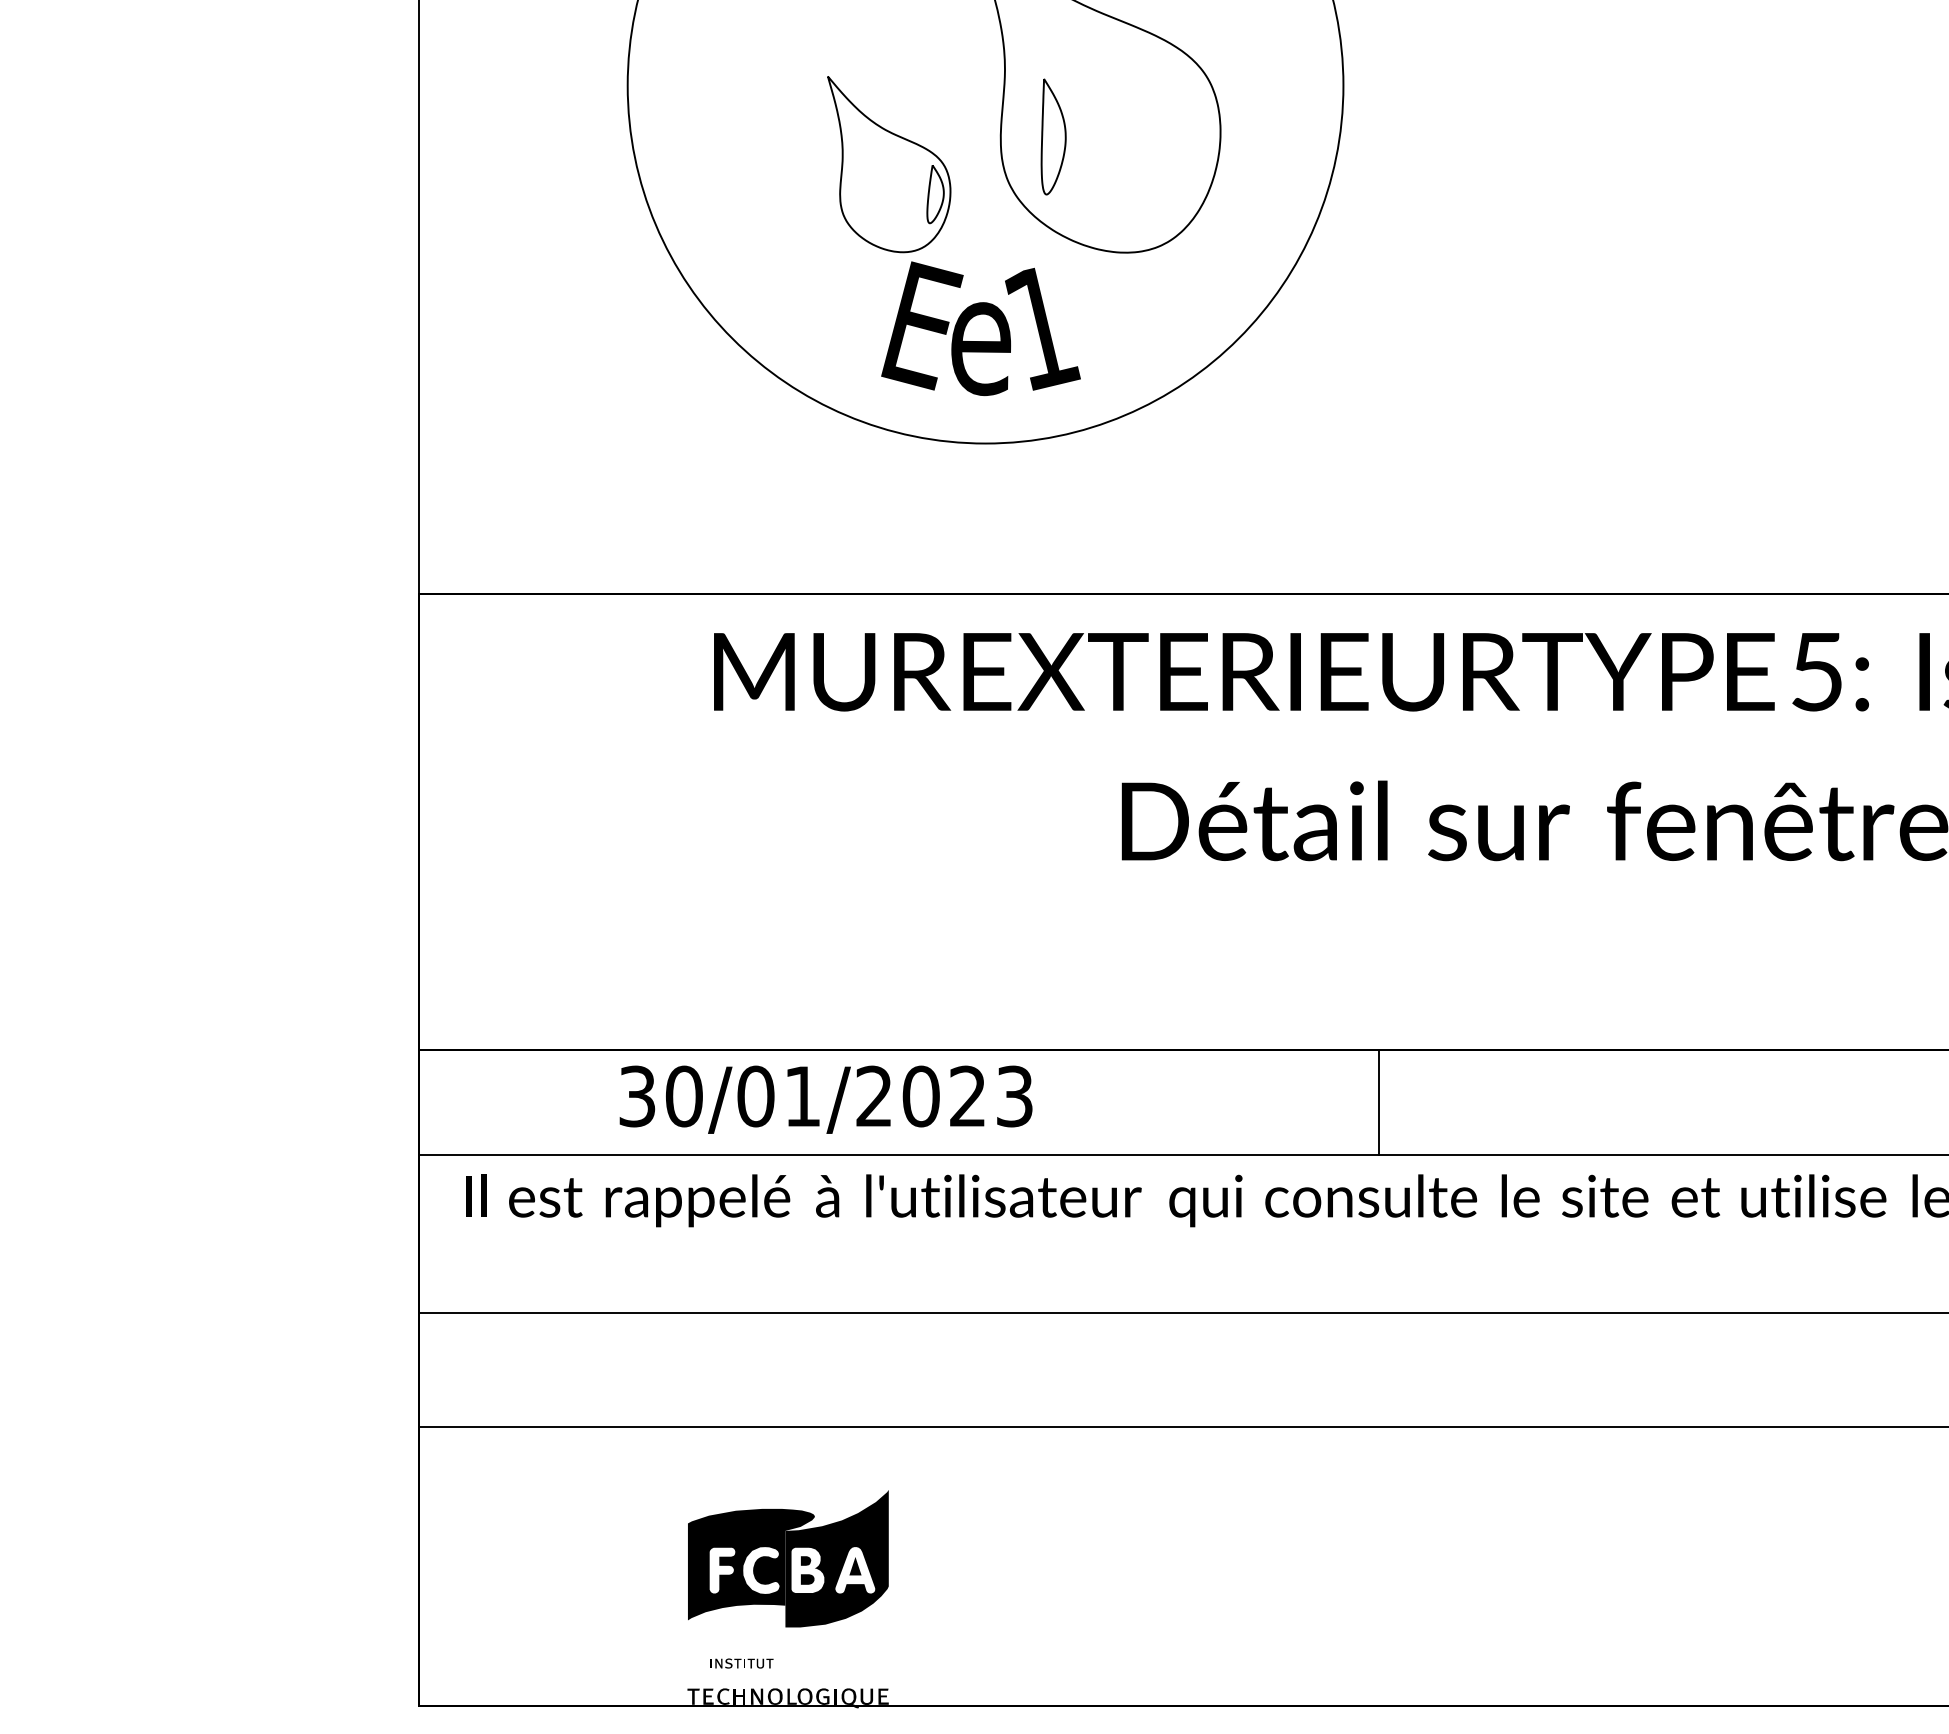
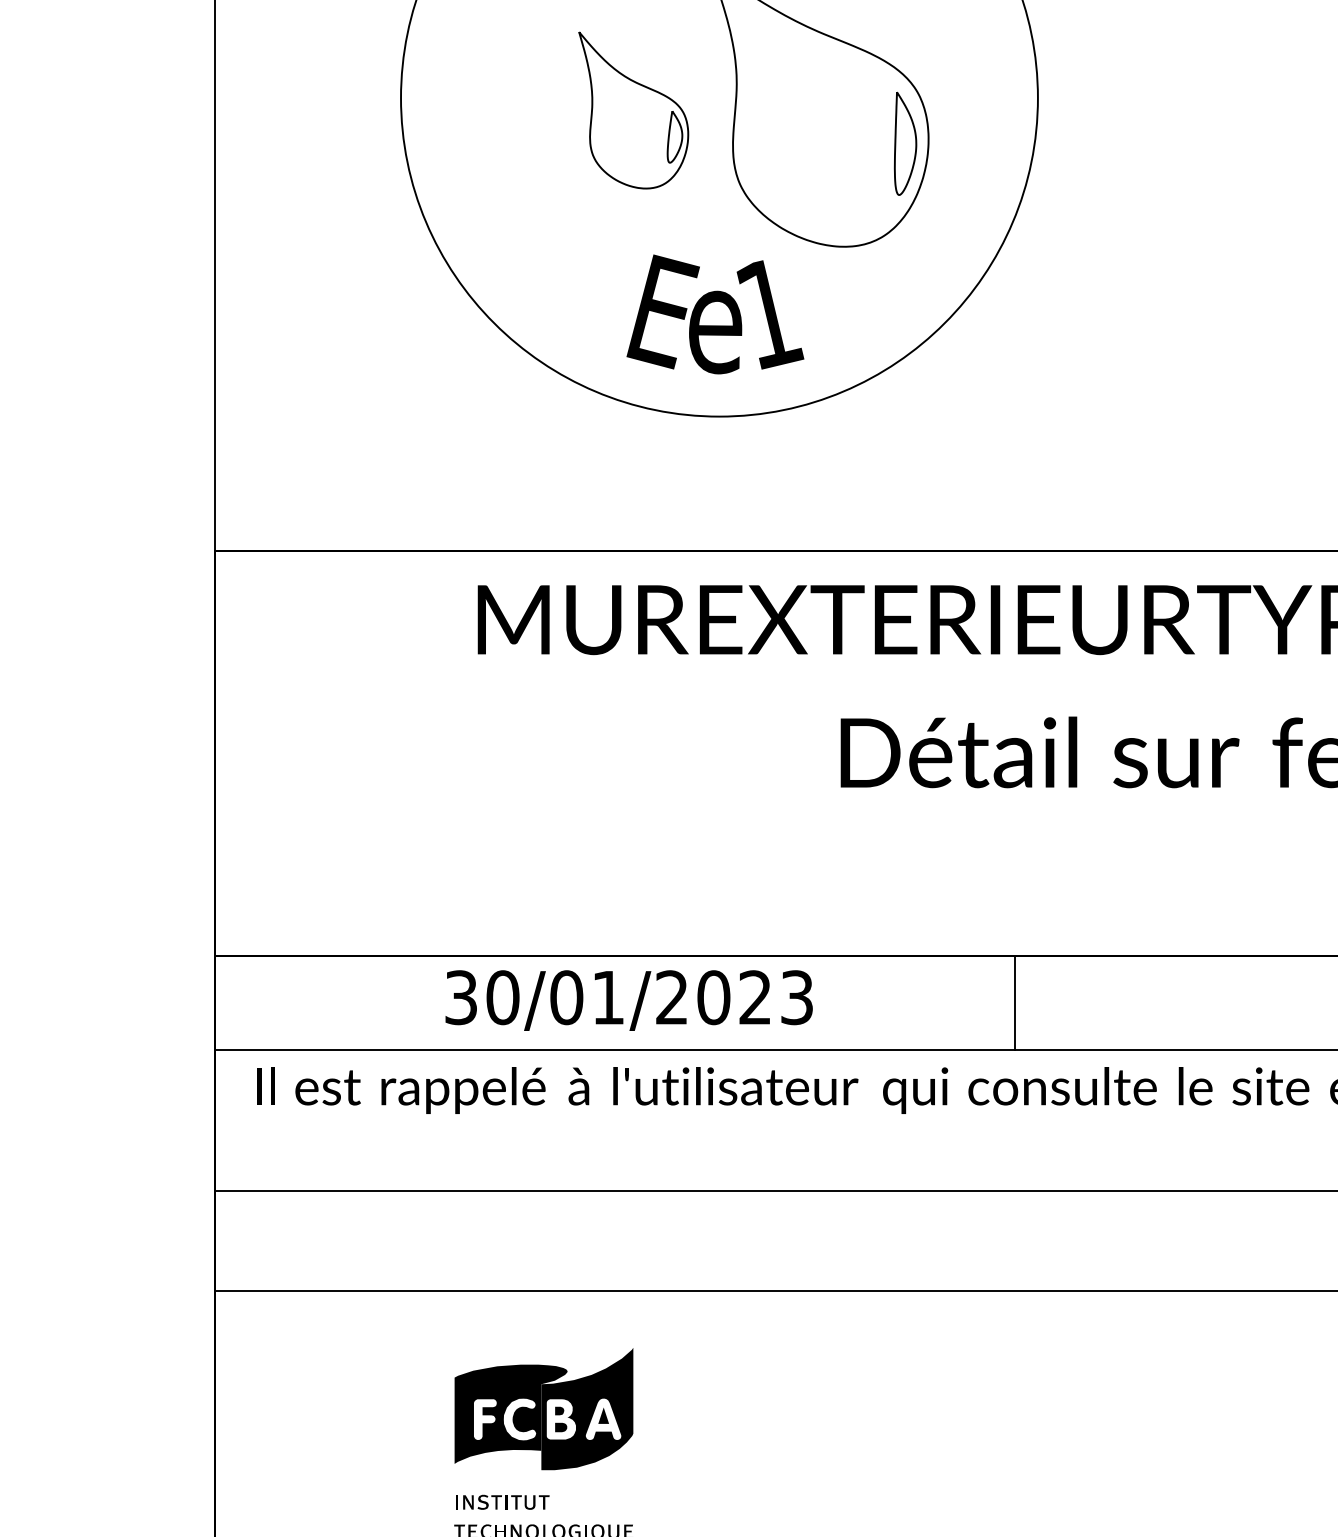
part: (1053, 136) -> (905, 143), moved
part: (889, 164) -> (633, 110), moved
text: (825, 1099) -> (628, 1000), moved
line: (1379, 1102) -> (1014, 1003), moved
part: (741, 1663) -> (502, 1502), size x1.67

